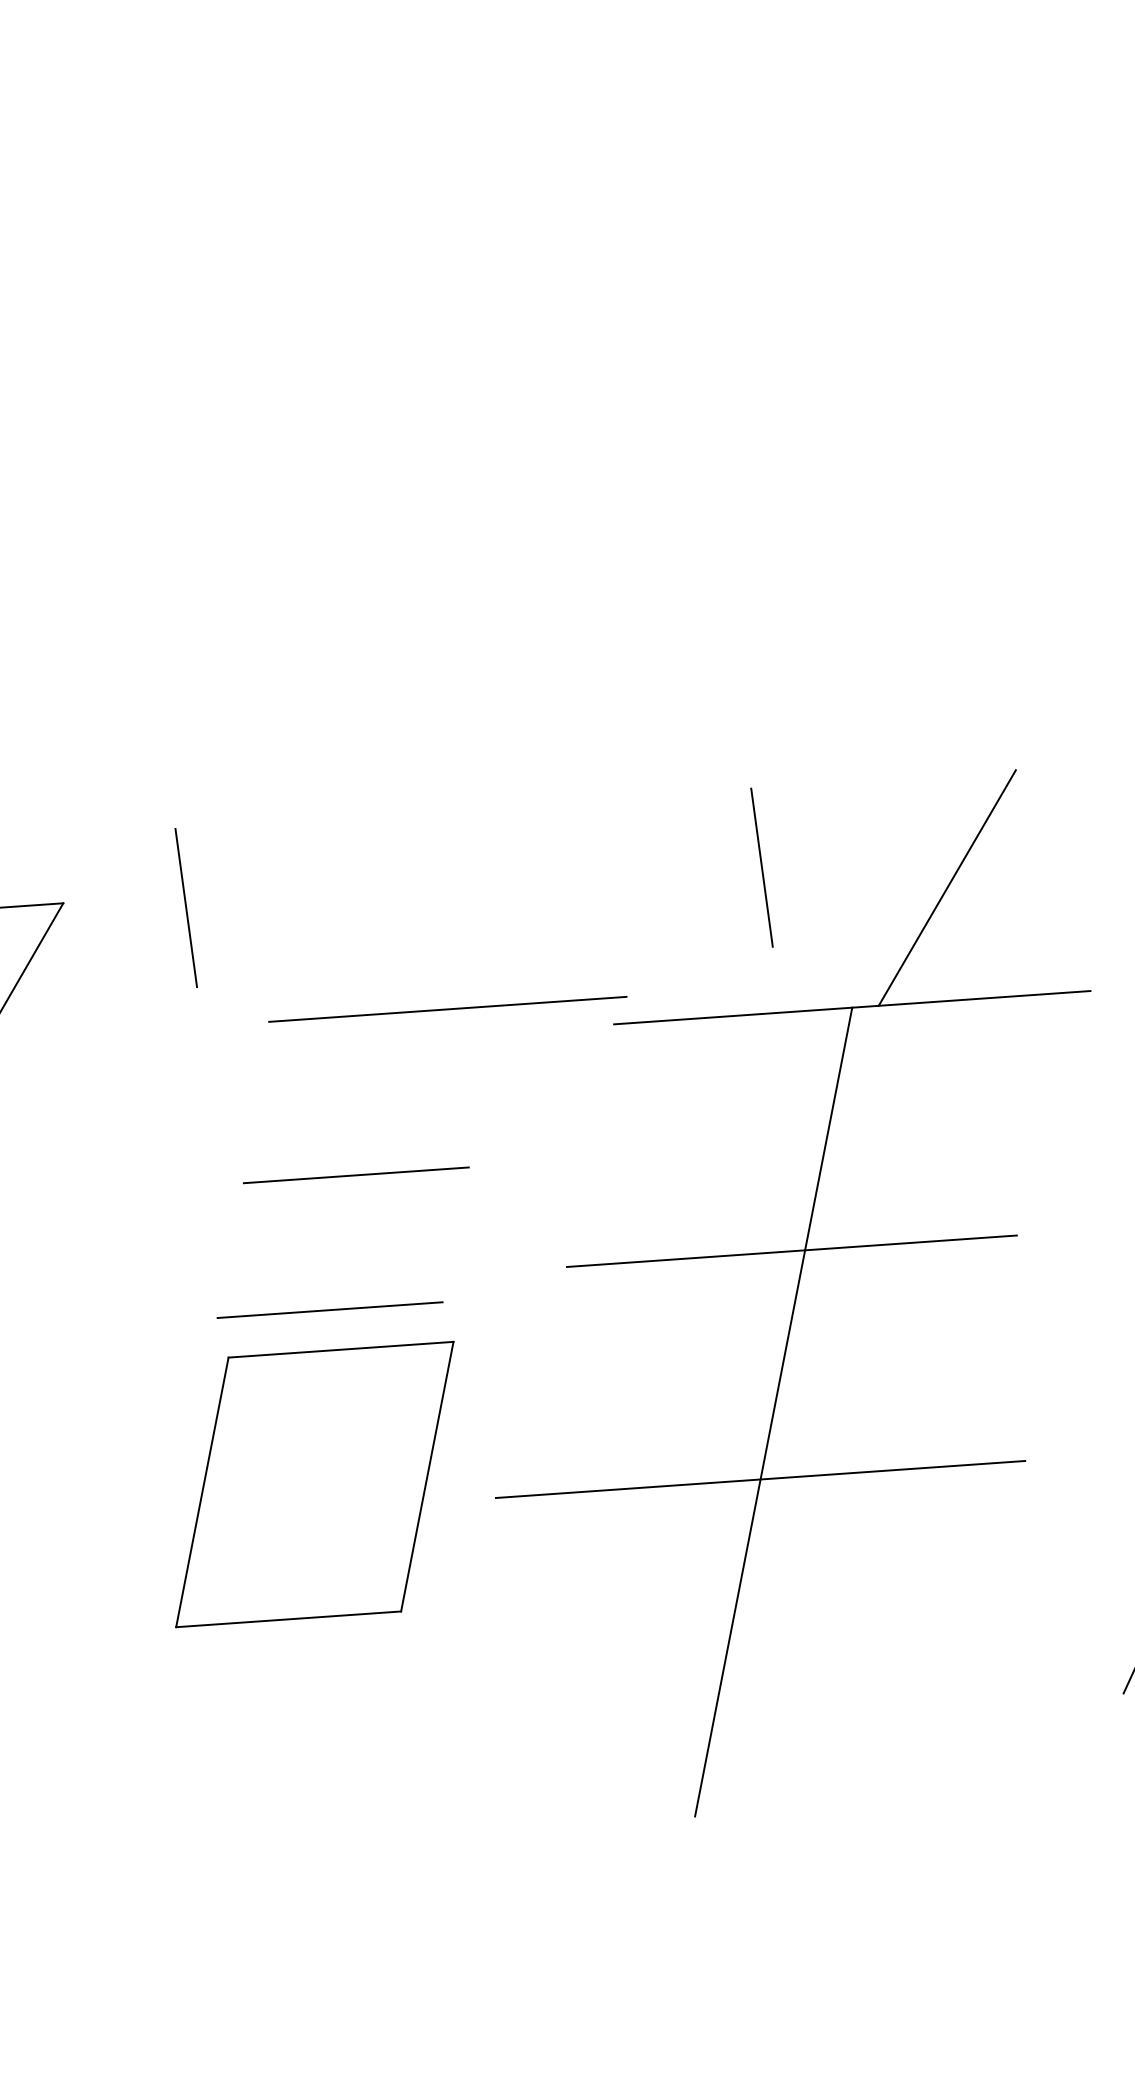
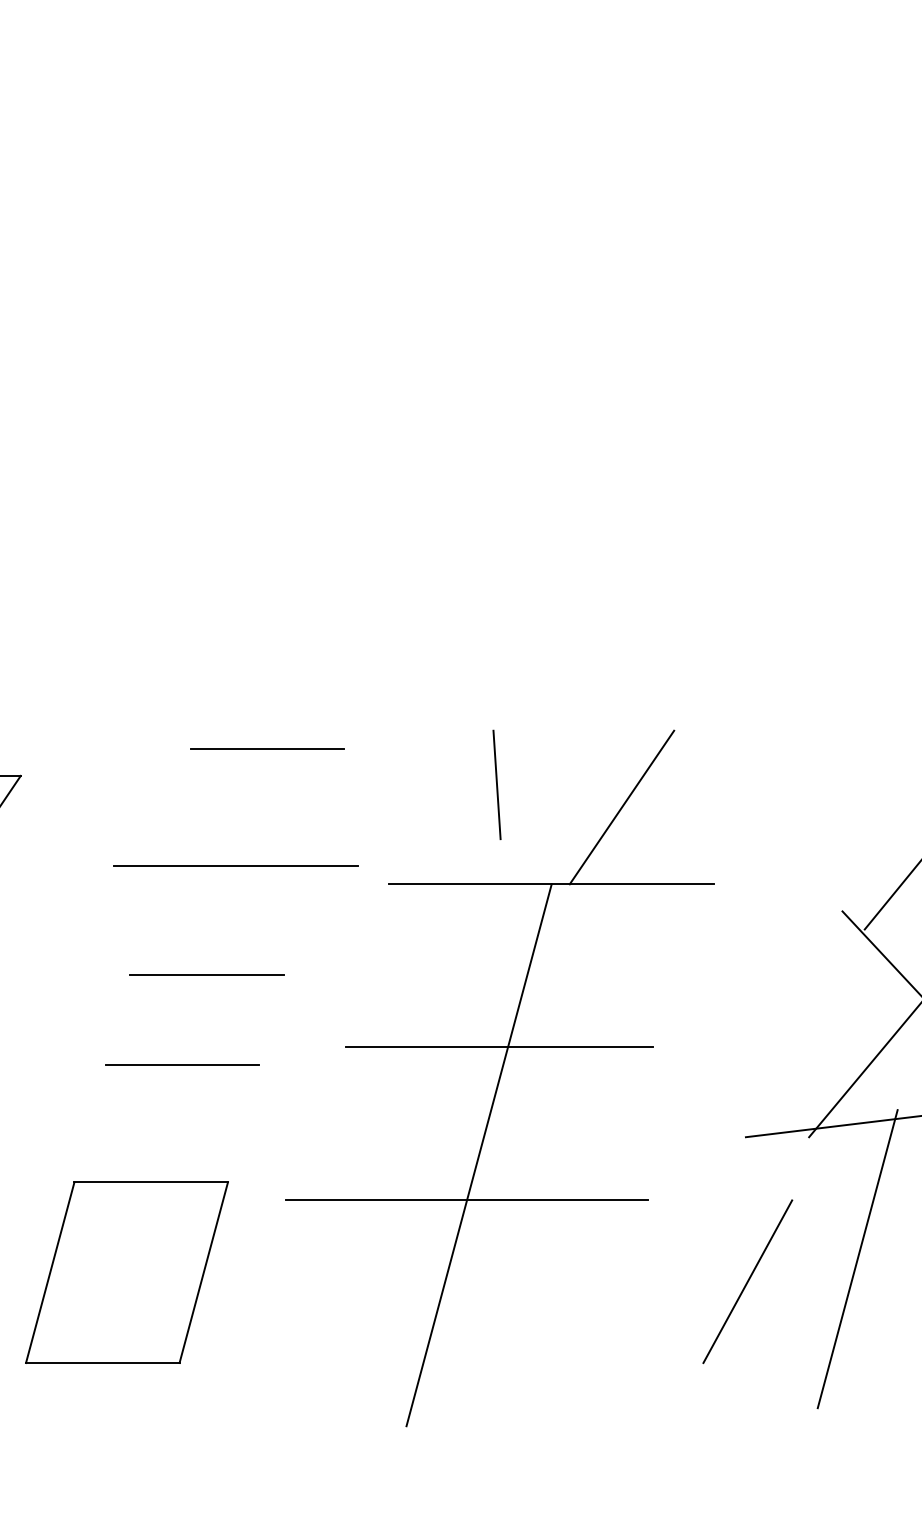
line: (421, 837) -> (267, 748), added
line: (185, 907) -> (103, 784), removed
line: (447, 1008) -> (235, 865), moved
part: (314, 1484) -> (126, 1272), moved

